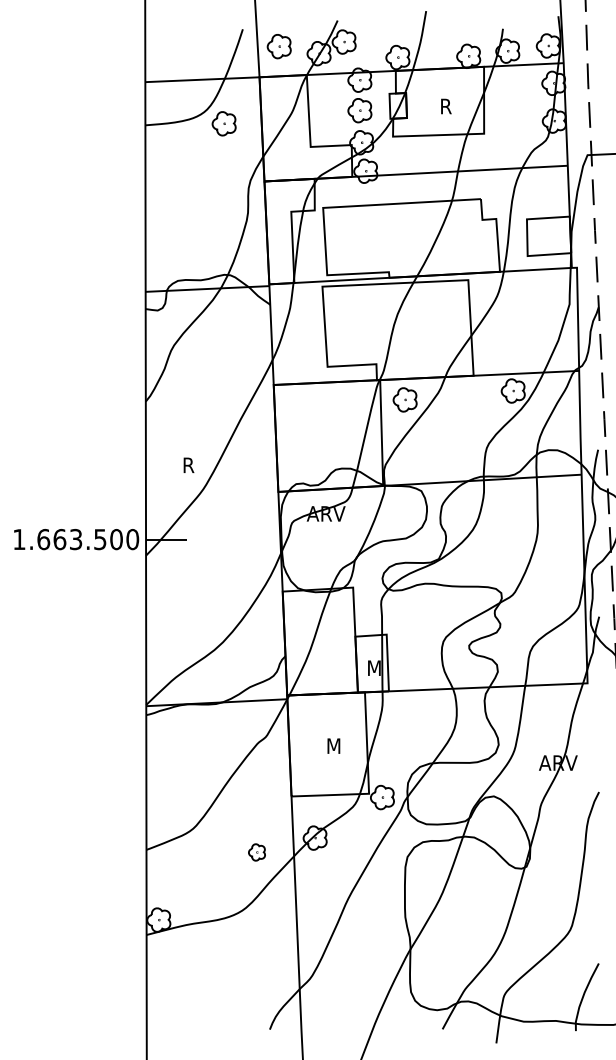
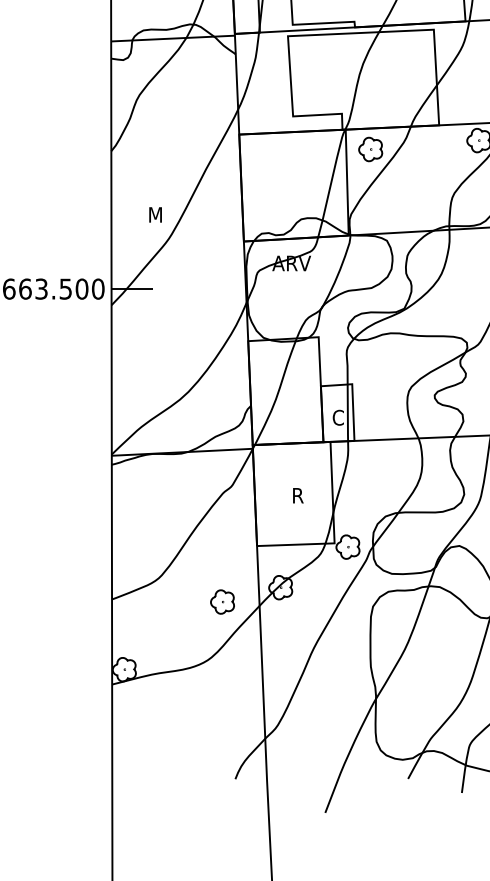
text: (190, 465) -> (156, 215), R -> M
text: (373, 668) -> (339, 418), M -> C
text: (334, 745) -> (300, 495), M -> R
part: (256, 852) -> (222, 602), size x1.43

